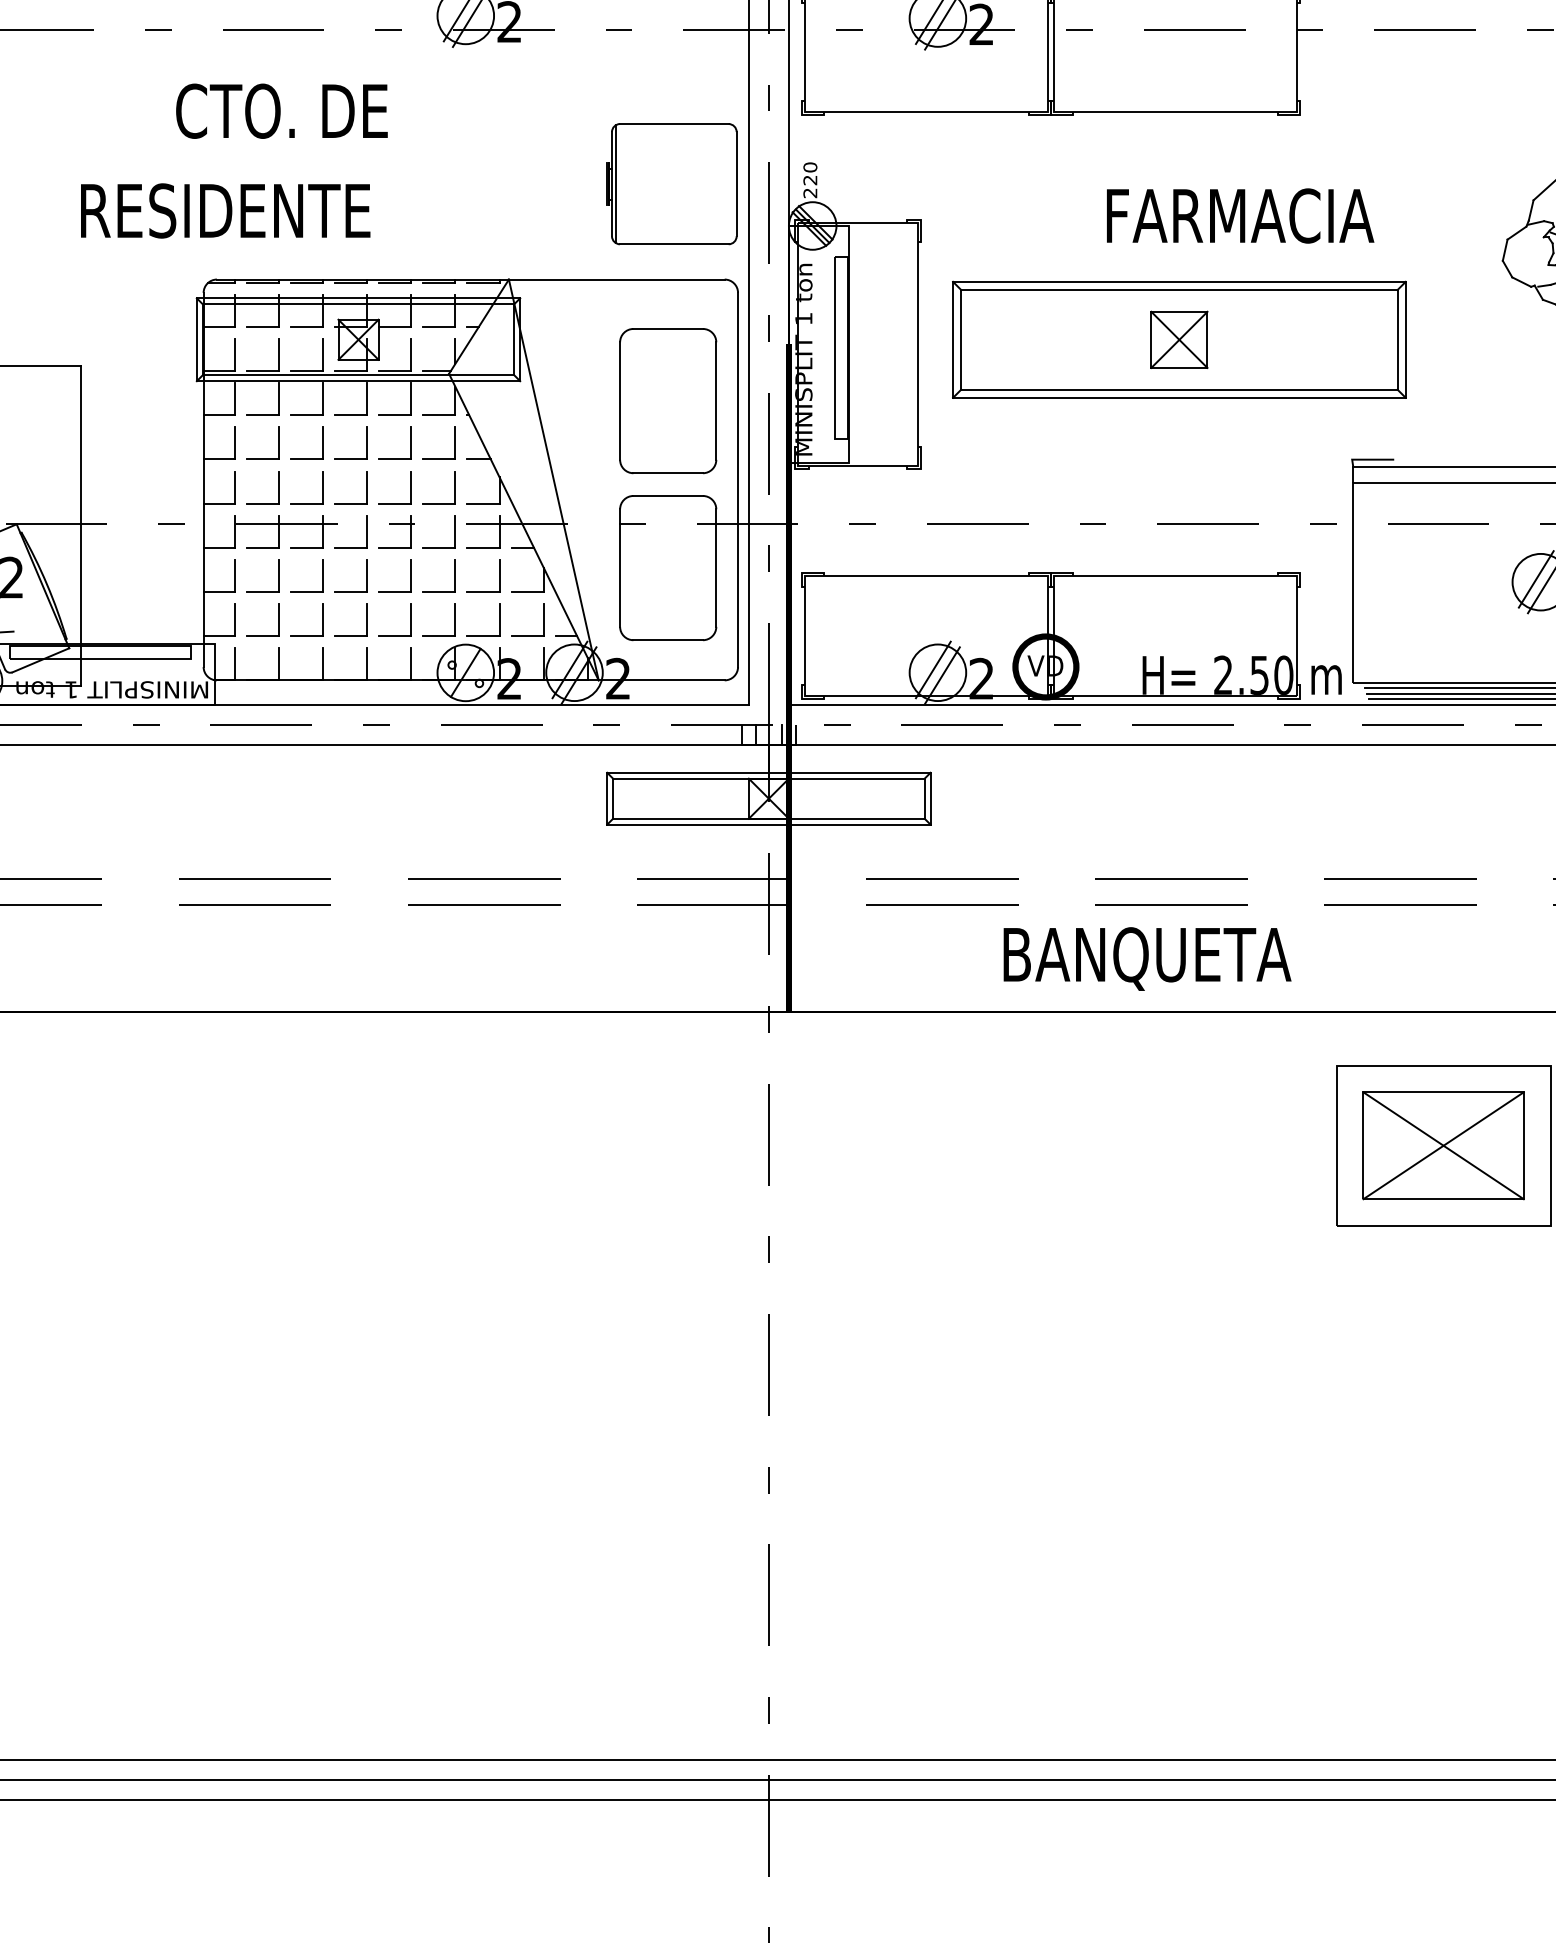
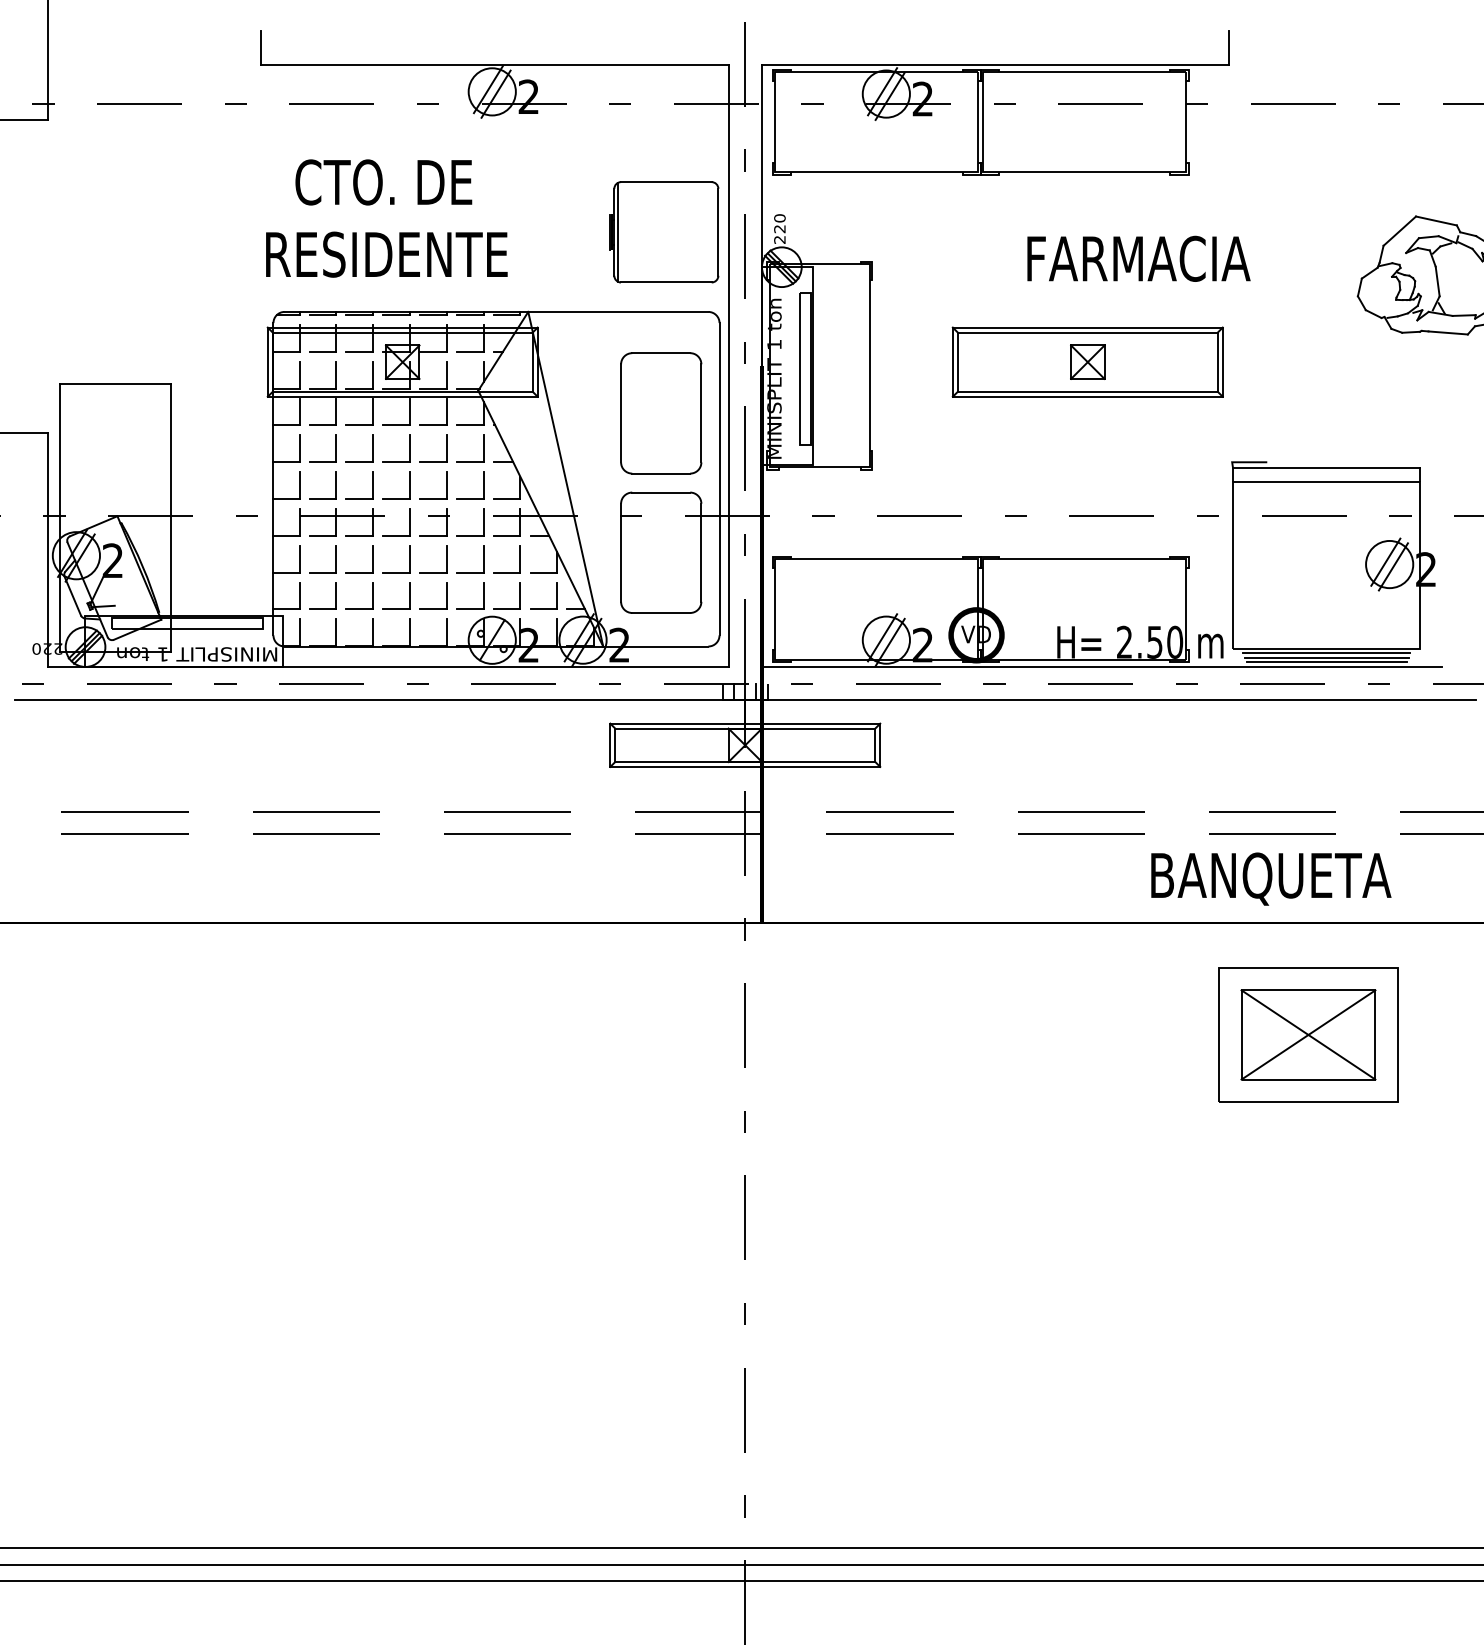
text: (281, 111) -> (383, 182), moved
text: (225, 210) -> (386, 254), moved
part: (1178, 338) -> (1087, 361), size x0.71
text: (1147, 958) -> (1271, 878), moved

